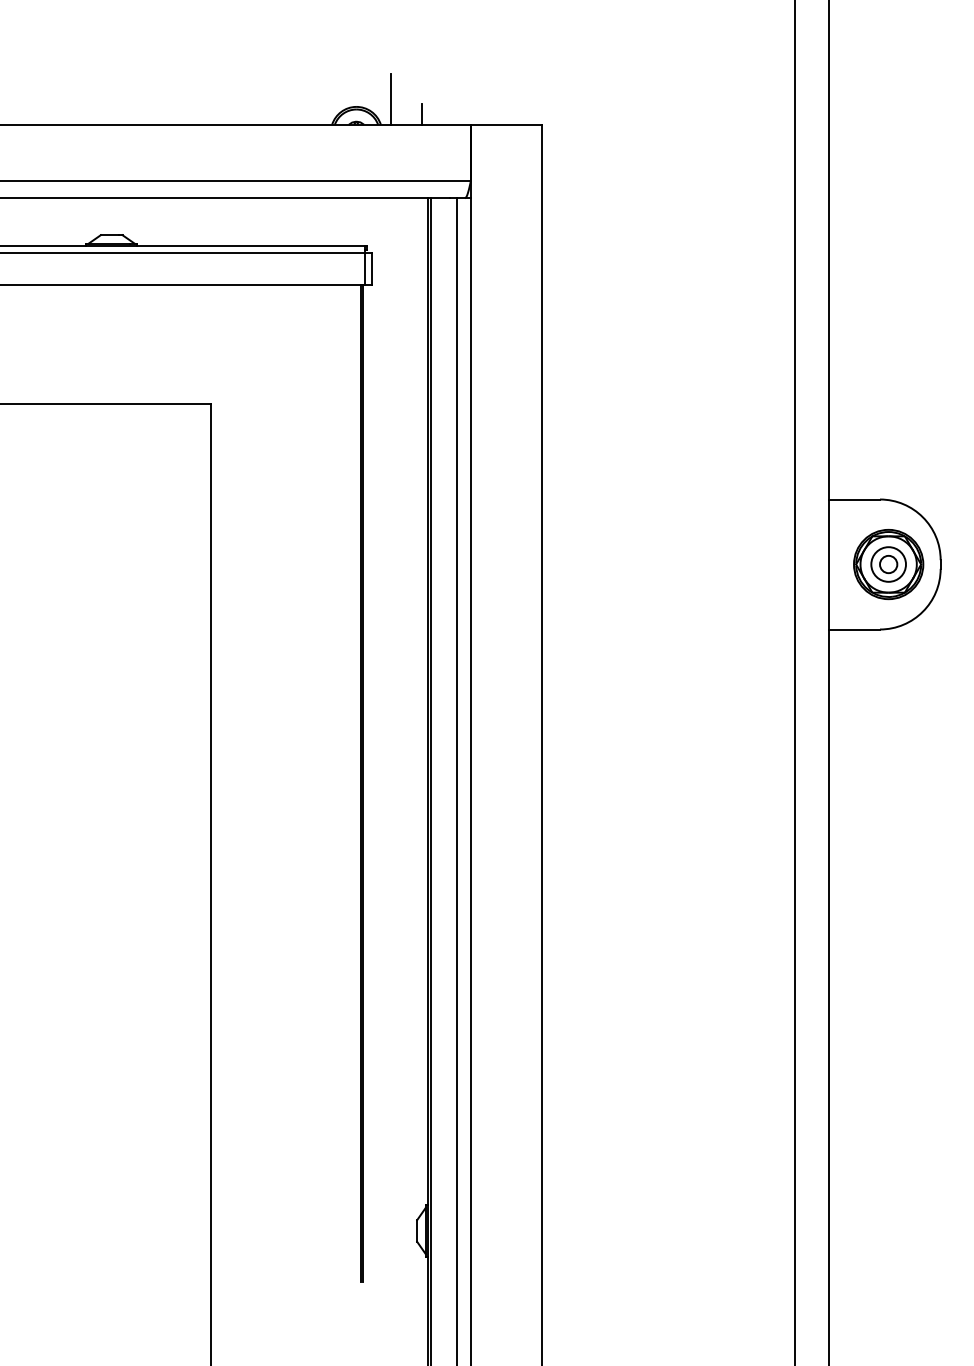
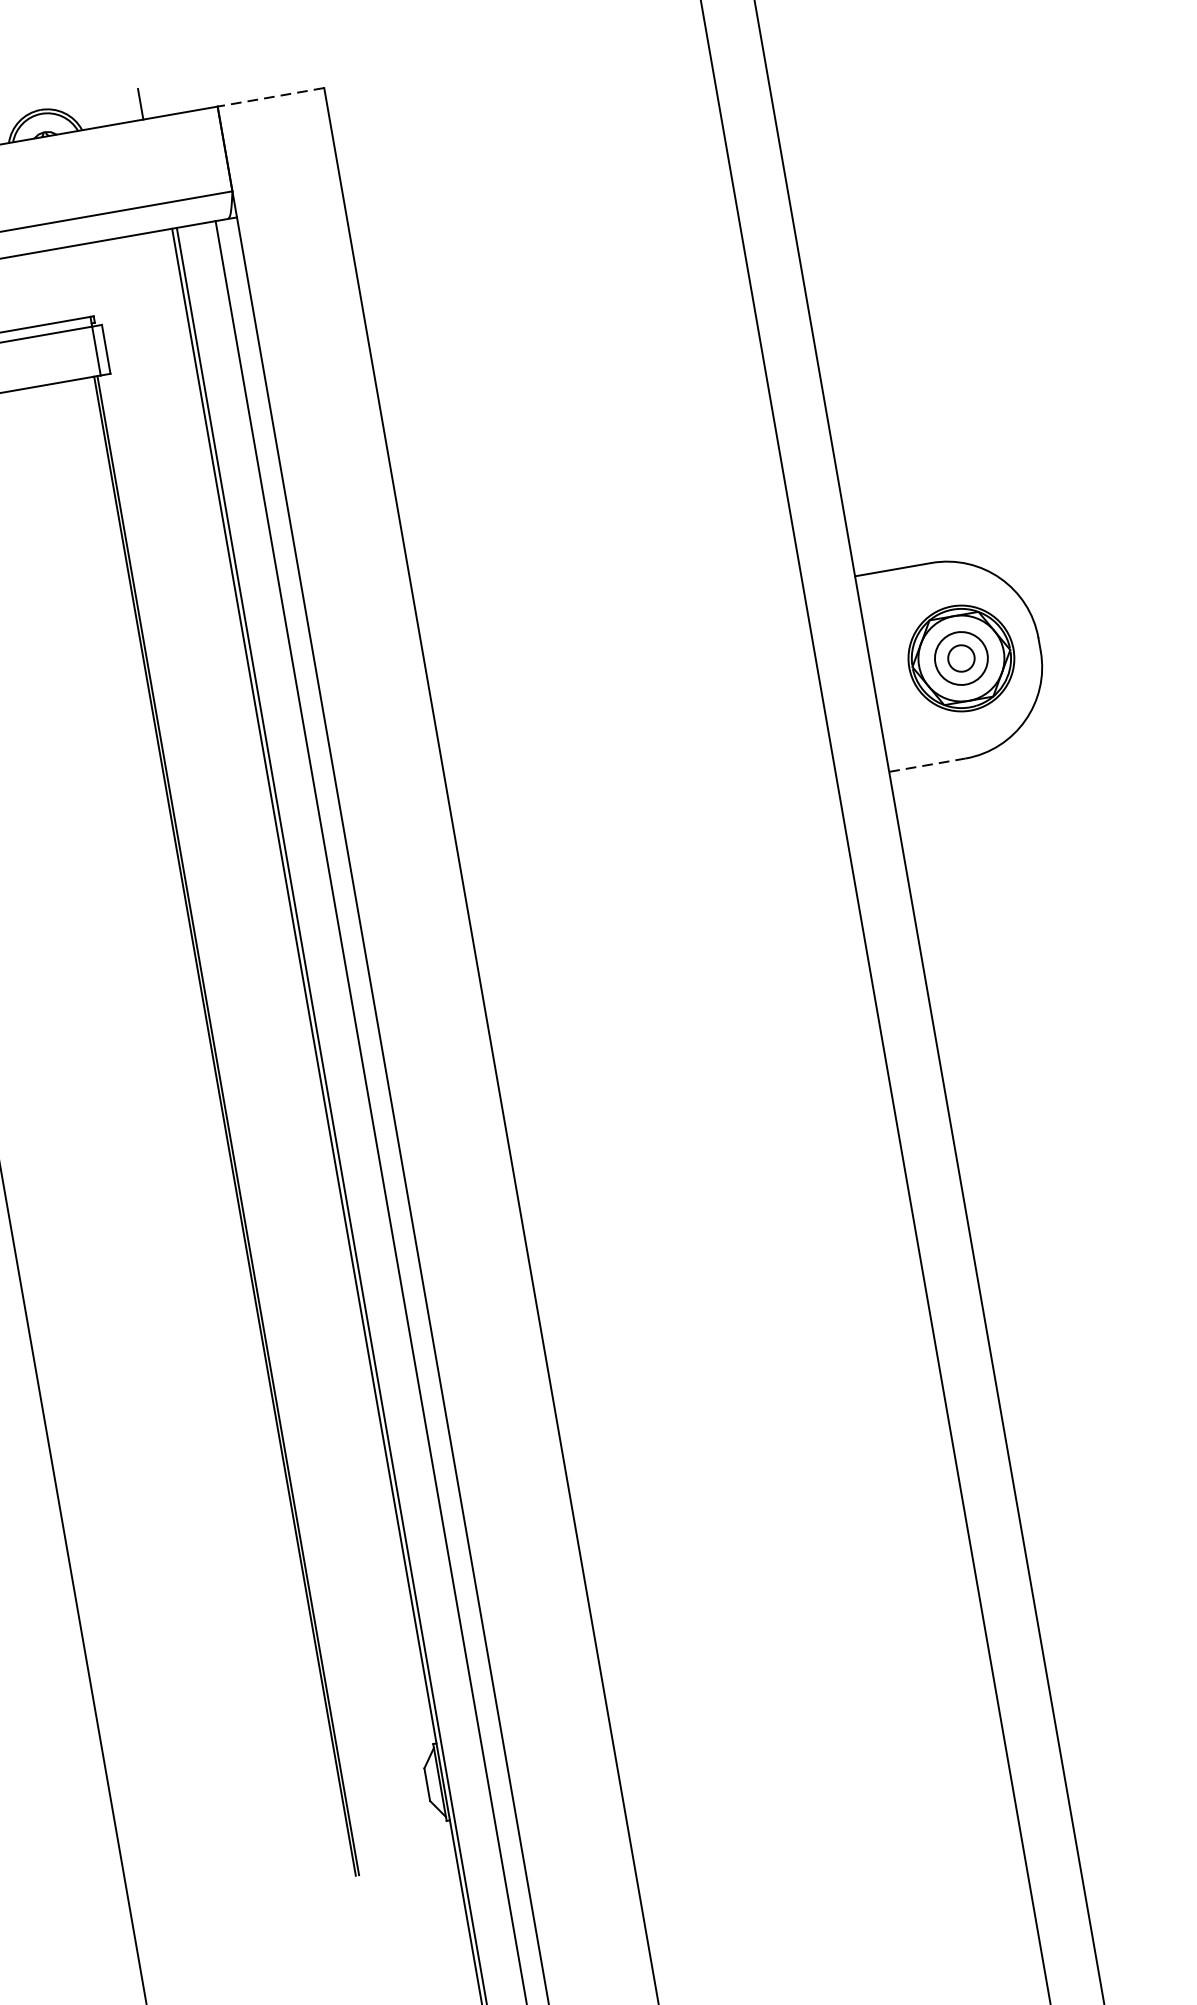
line: (391, 98) -> (91, 88), removed
line: (505, 124) -> (269, 97), solid -> dashed
line: (855, 629) -> (928, 764), solid -> dashed

